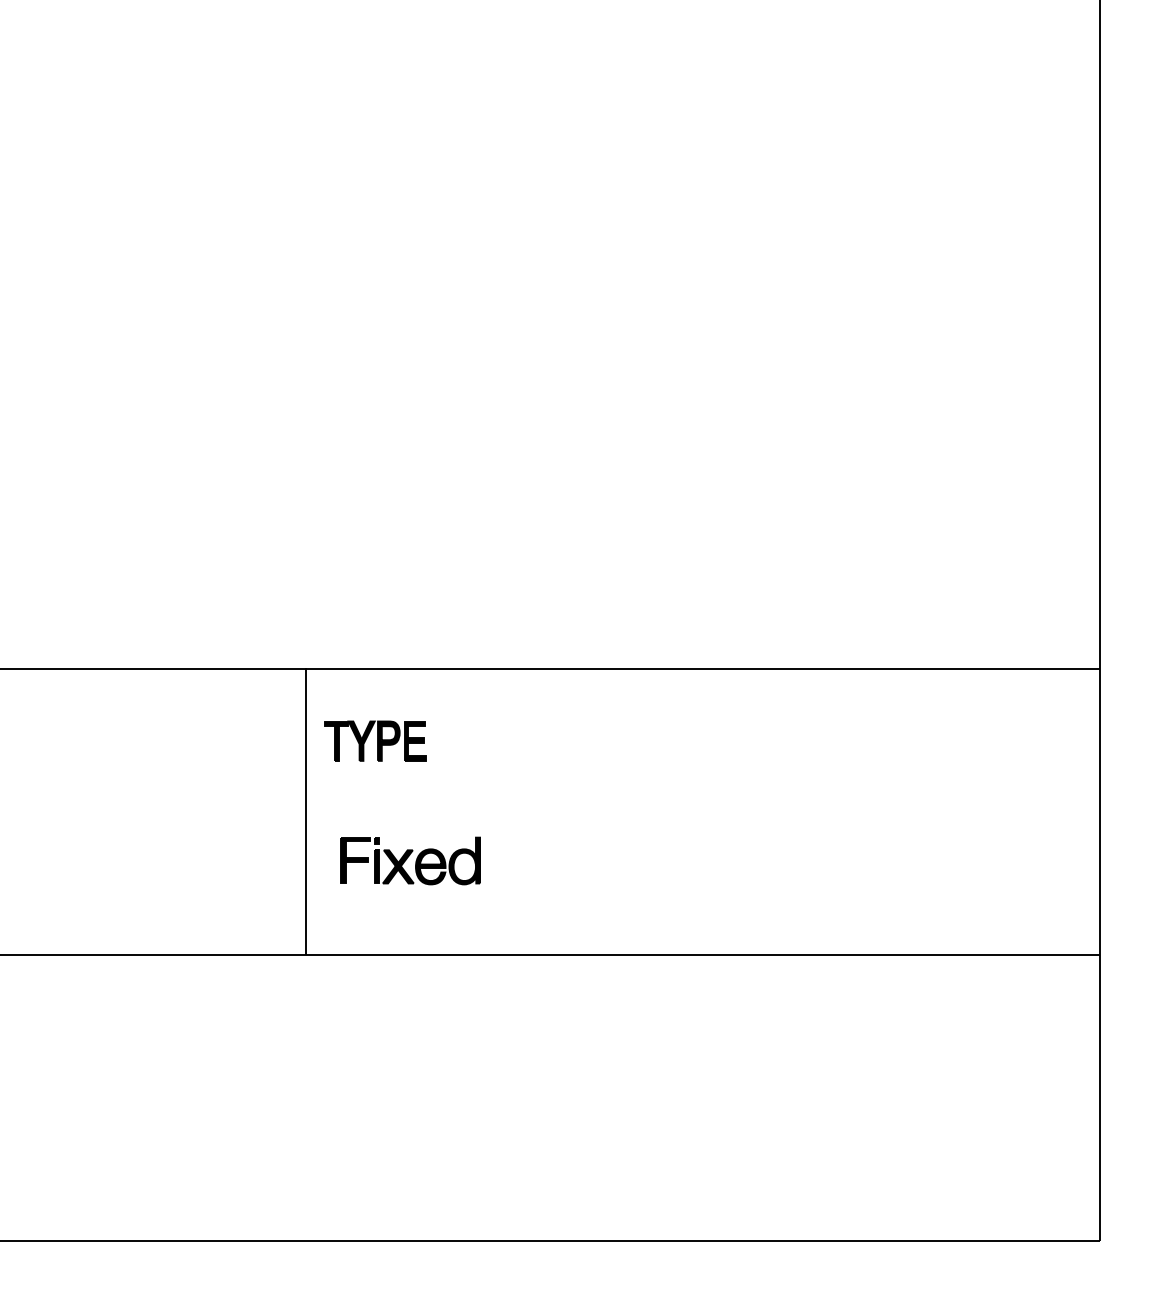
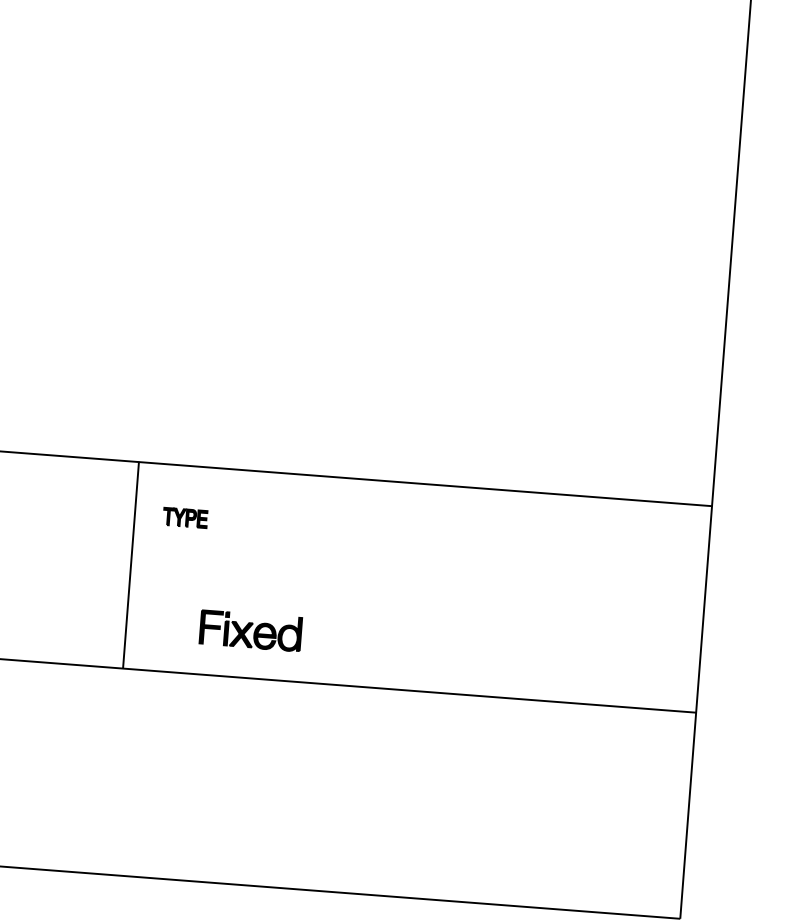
part: (375, 740) -> (185, 517), size x0.6
part: (410, 860) -> (250, 630), moved

